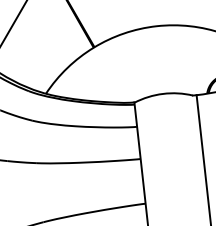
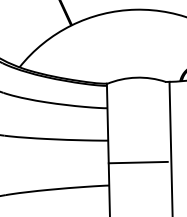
line: (172, 178) -> (138, 162), added

